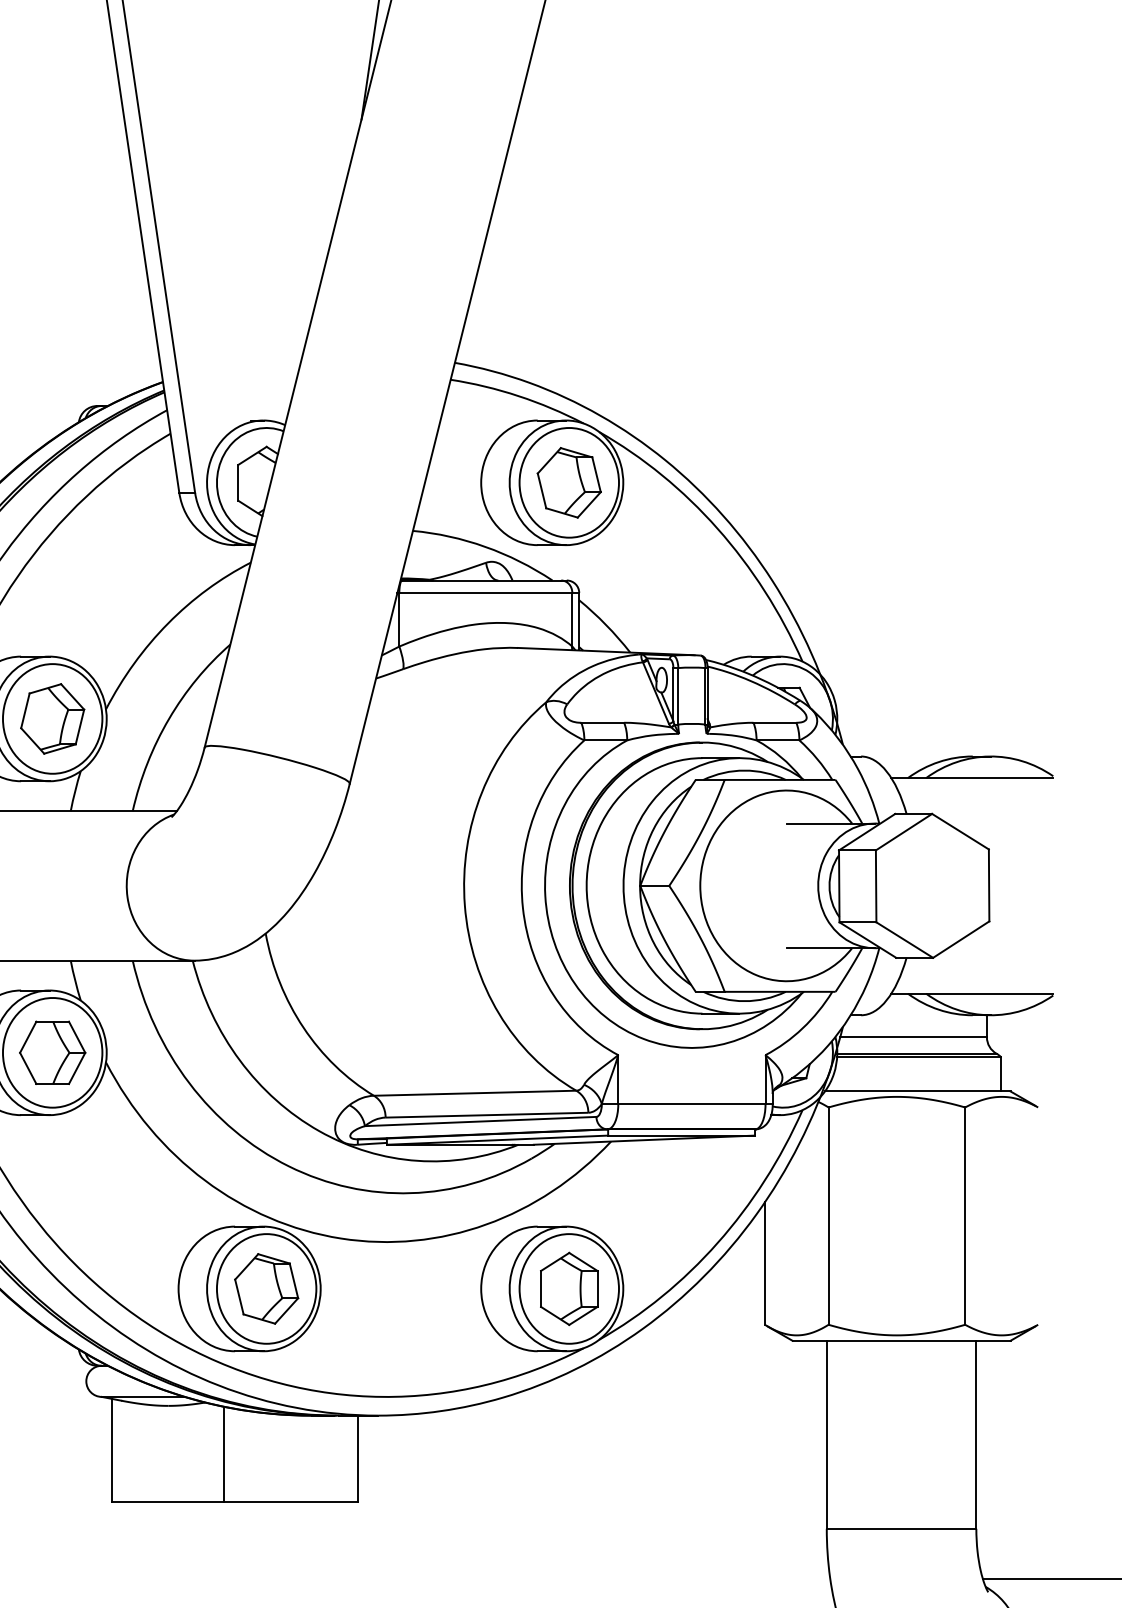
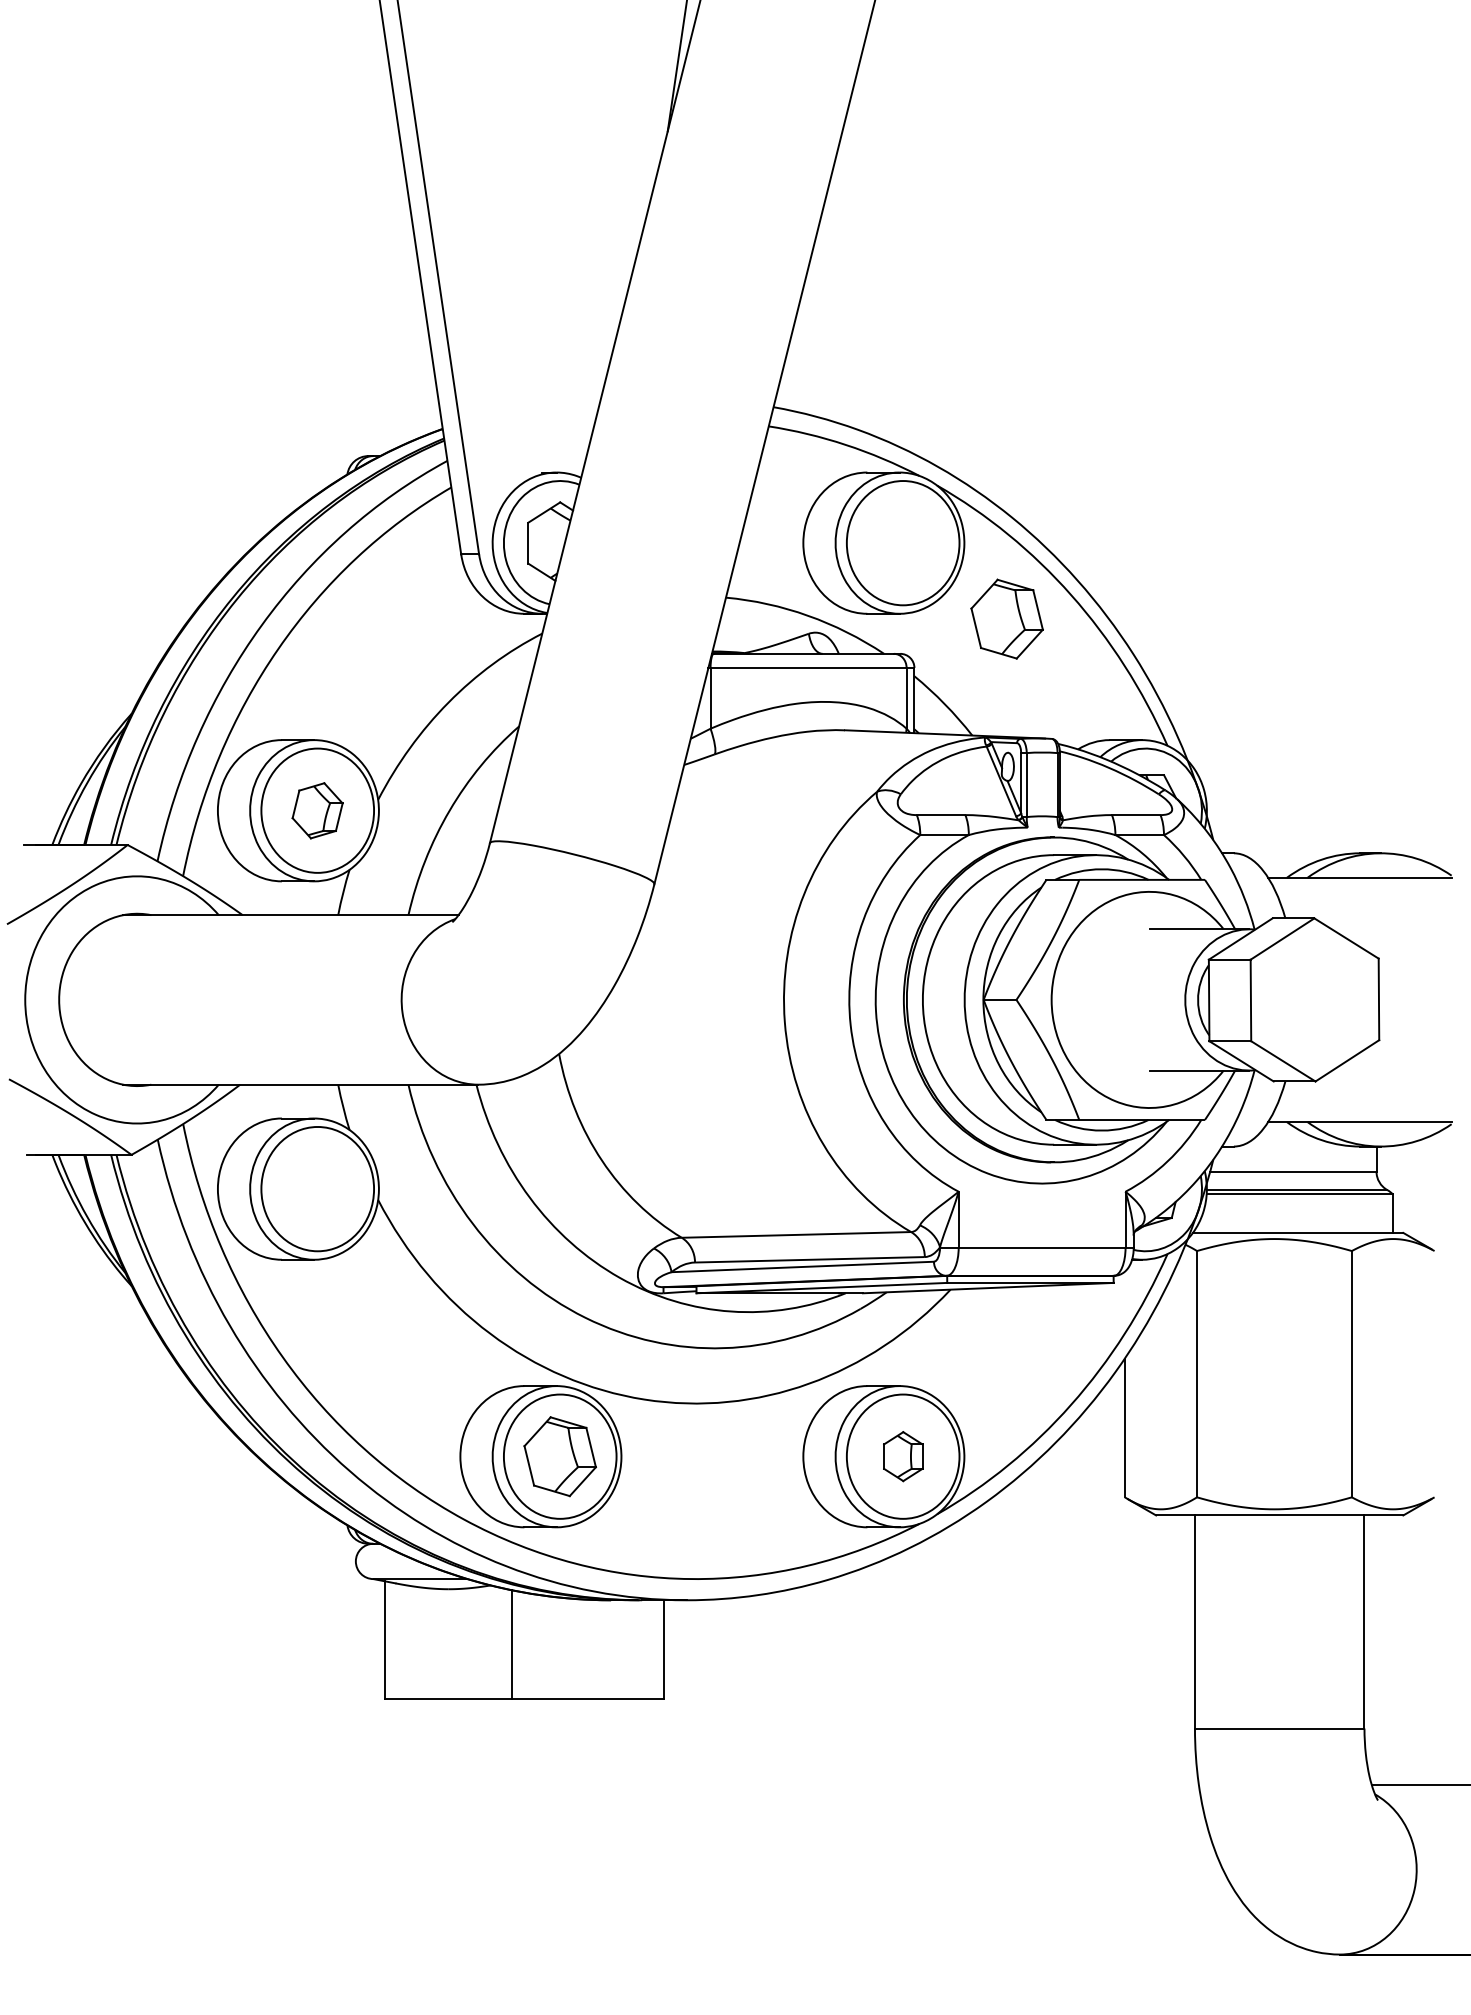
part: (568, 482) -> (1006, 618), moved
part: (52, 718) -> (317, 810), size x0.7
part: (52, 1052) -> (317, 1188), removed
part: (569, 1288) -> (903, 1456), size x0.6

